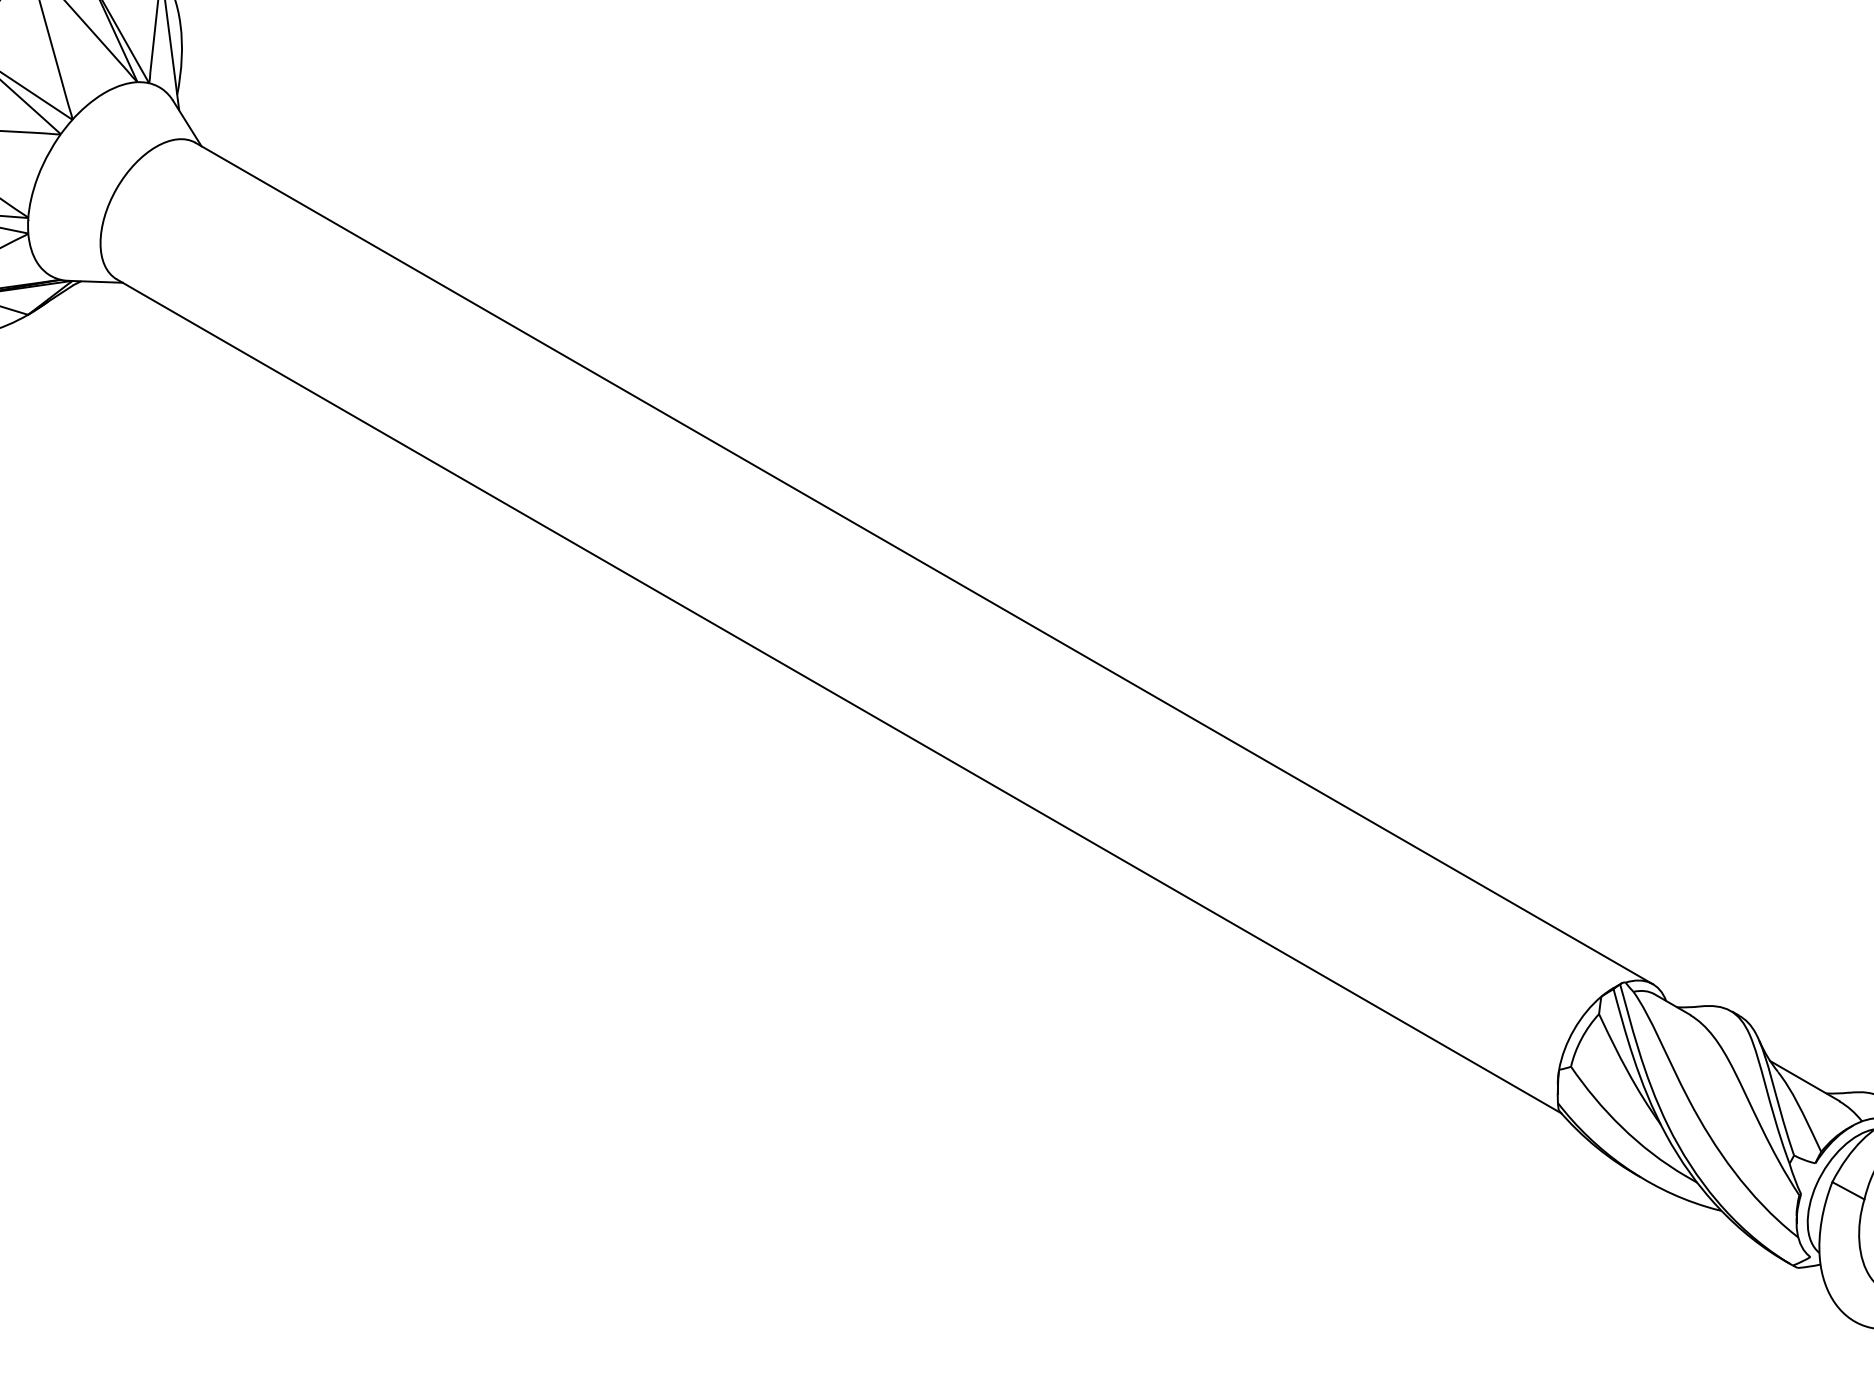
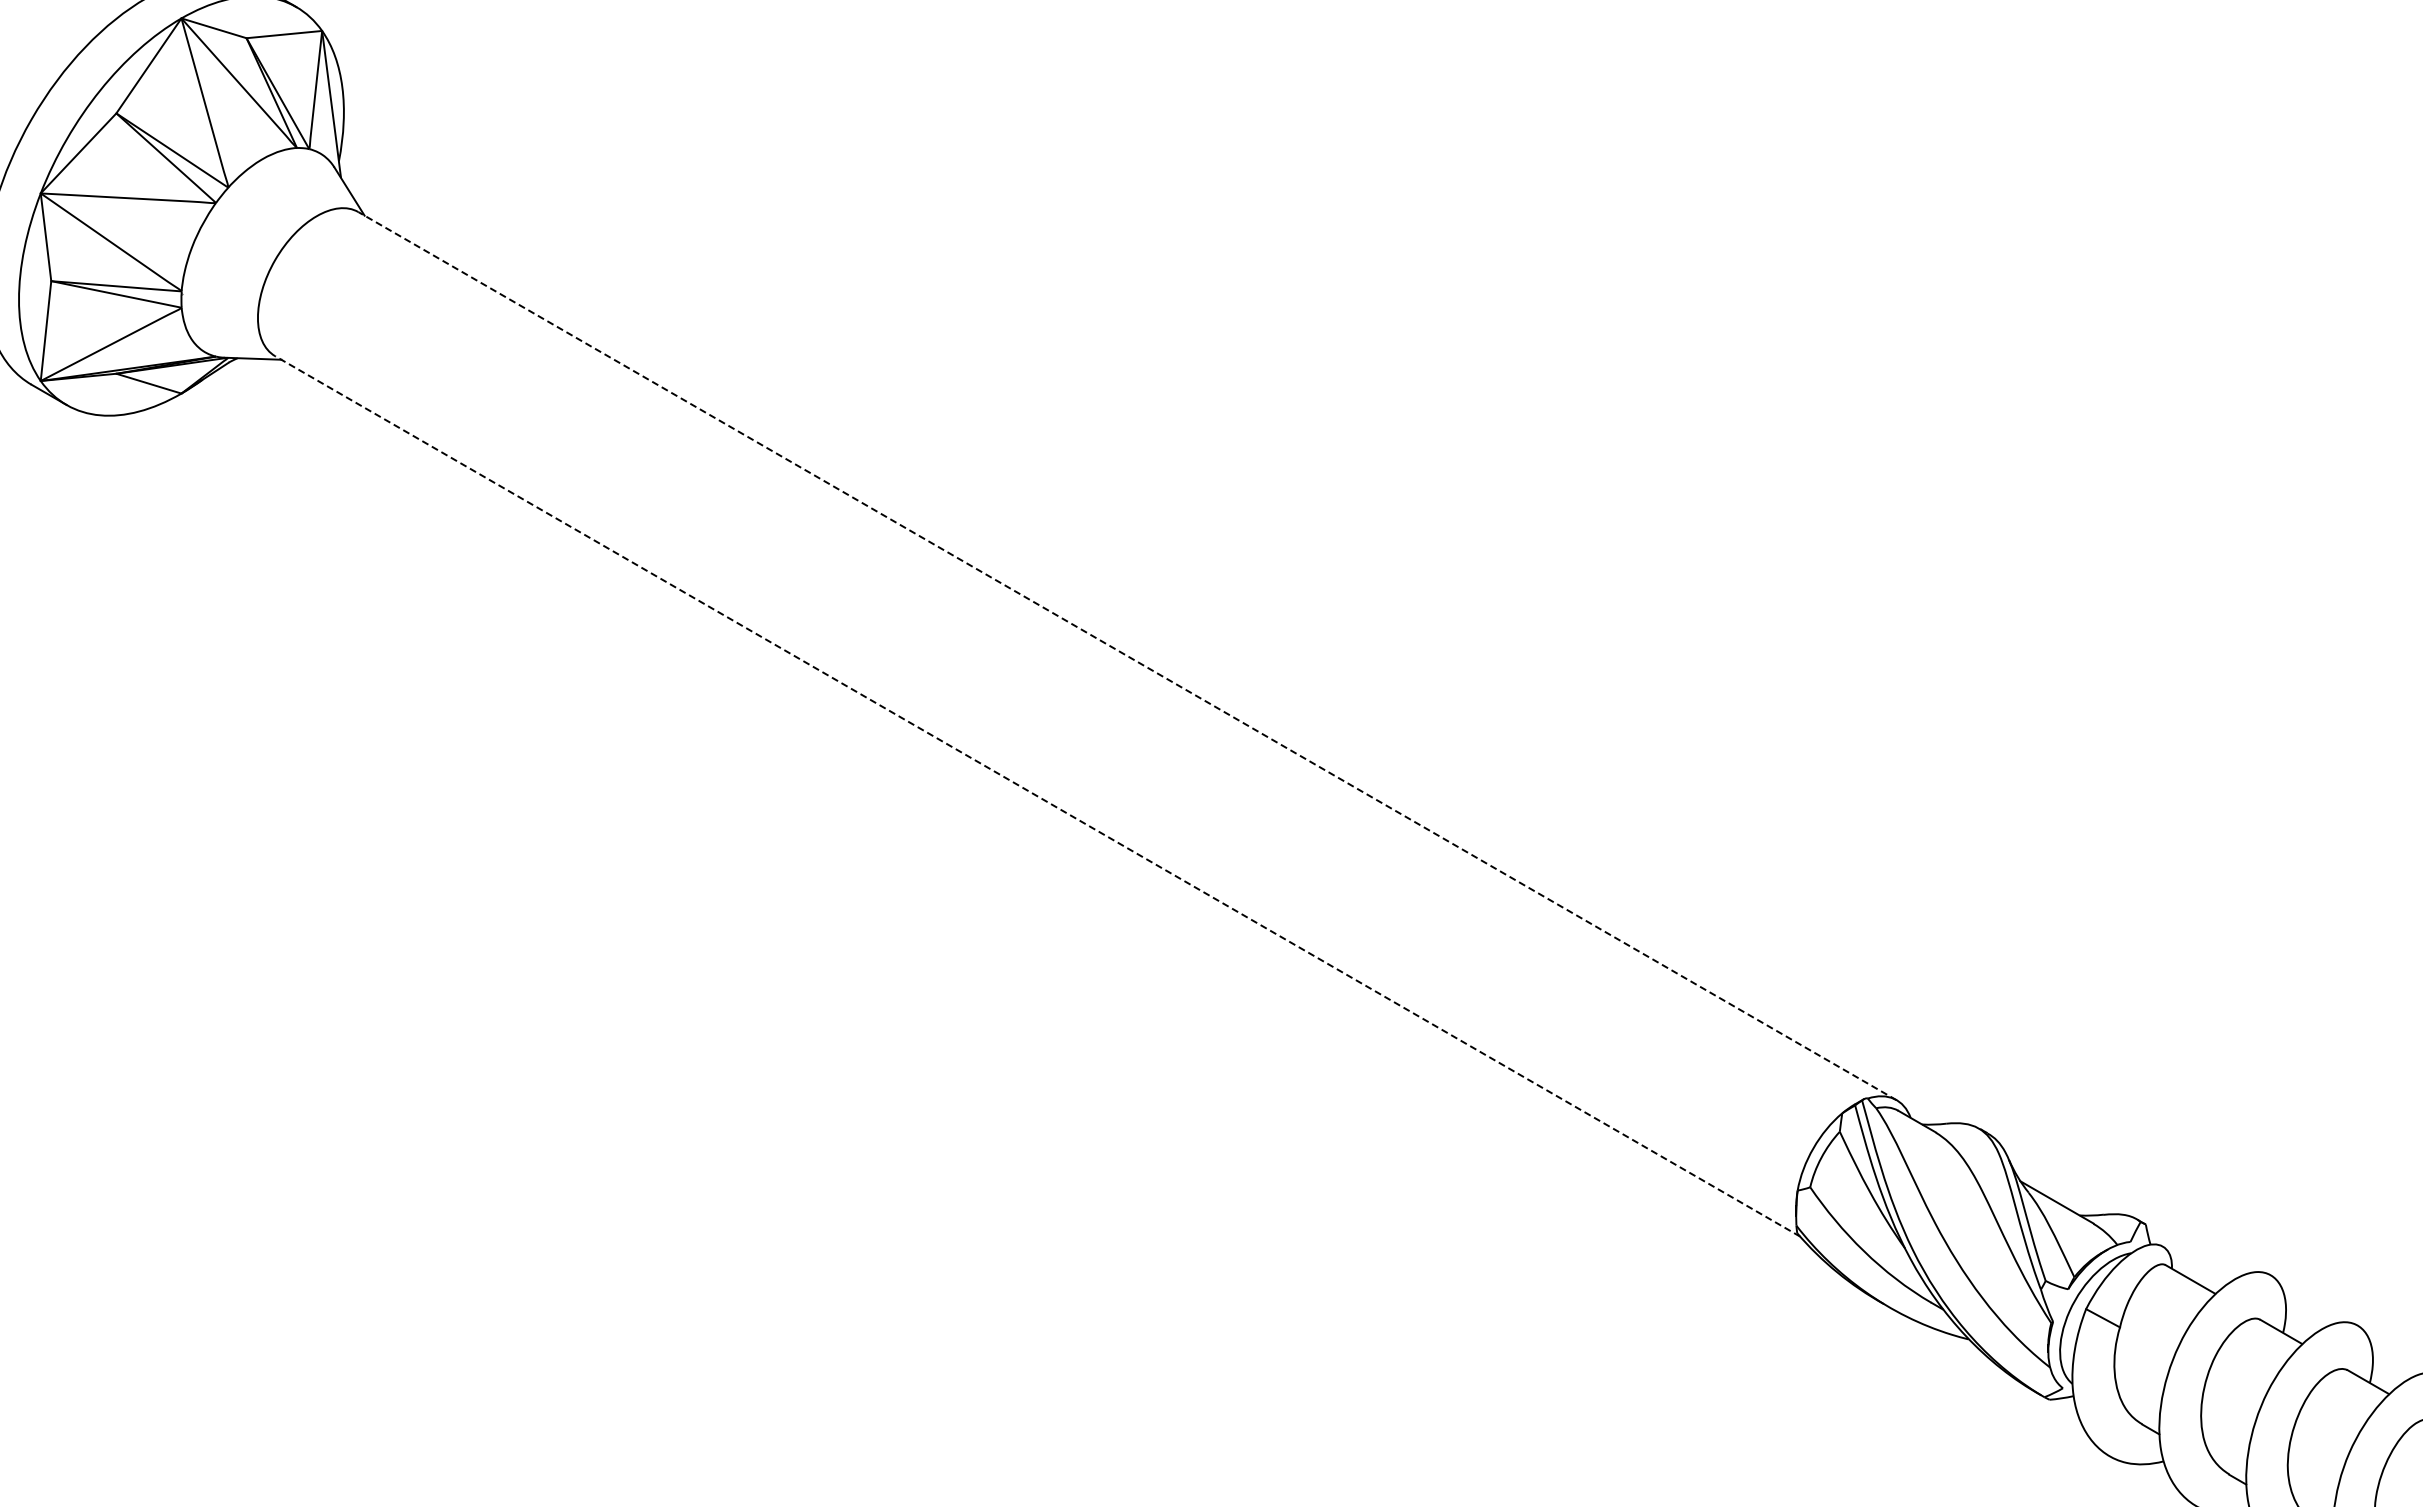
line: (924, 562) -> (1127, 655), solid -> dashed
line: (839, 696) -> (1037, 796), solid -> dashed

